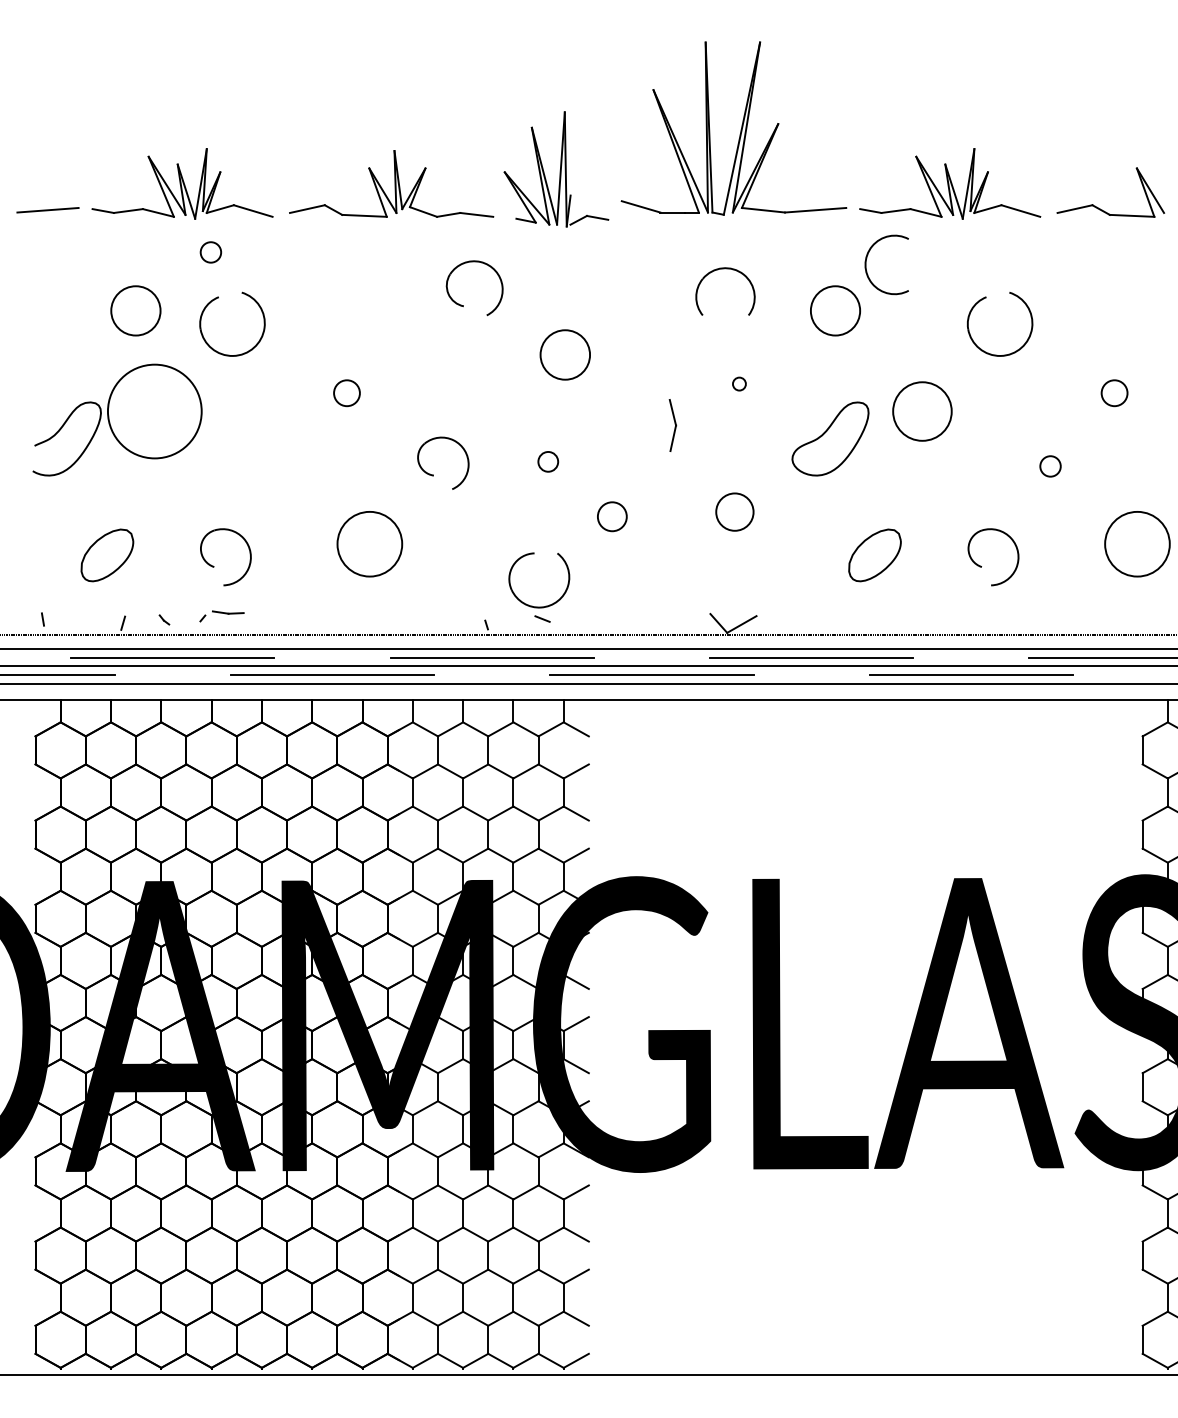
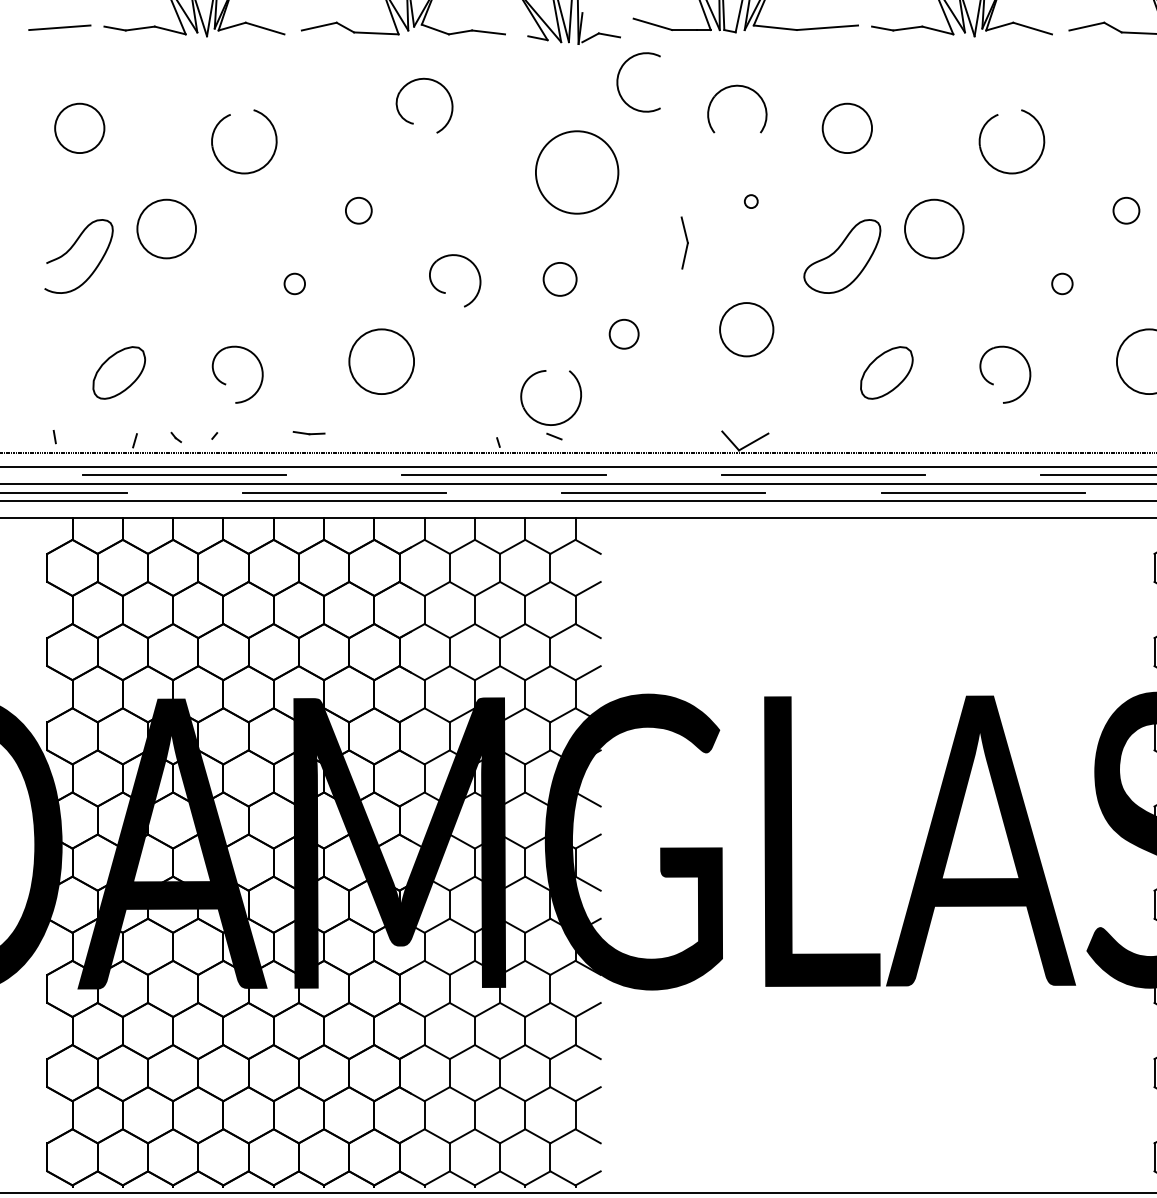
circle: (210, 252) -> (294, 284), moved
arc: (867, 258) -> (619, 76), moved
part: (463, 305) -> (413, 123), moved
circle: (135, 310) -> (79, 128), moved
circle: (565, 354) -> (577, 172), size x1.67
circle: (154, 411) -> (166, 229), size x0.62
circle: (547, 461) -> (559, 279), size x1.67
circle: (734, 511) -> (746, 329), size x1.43
line: (228, 612) -> (309, 433), moved

